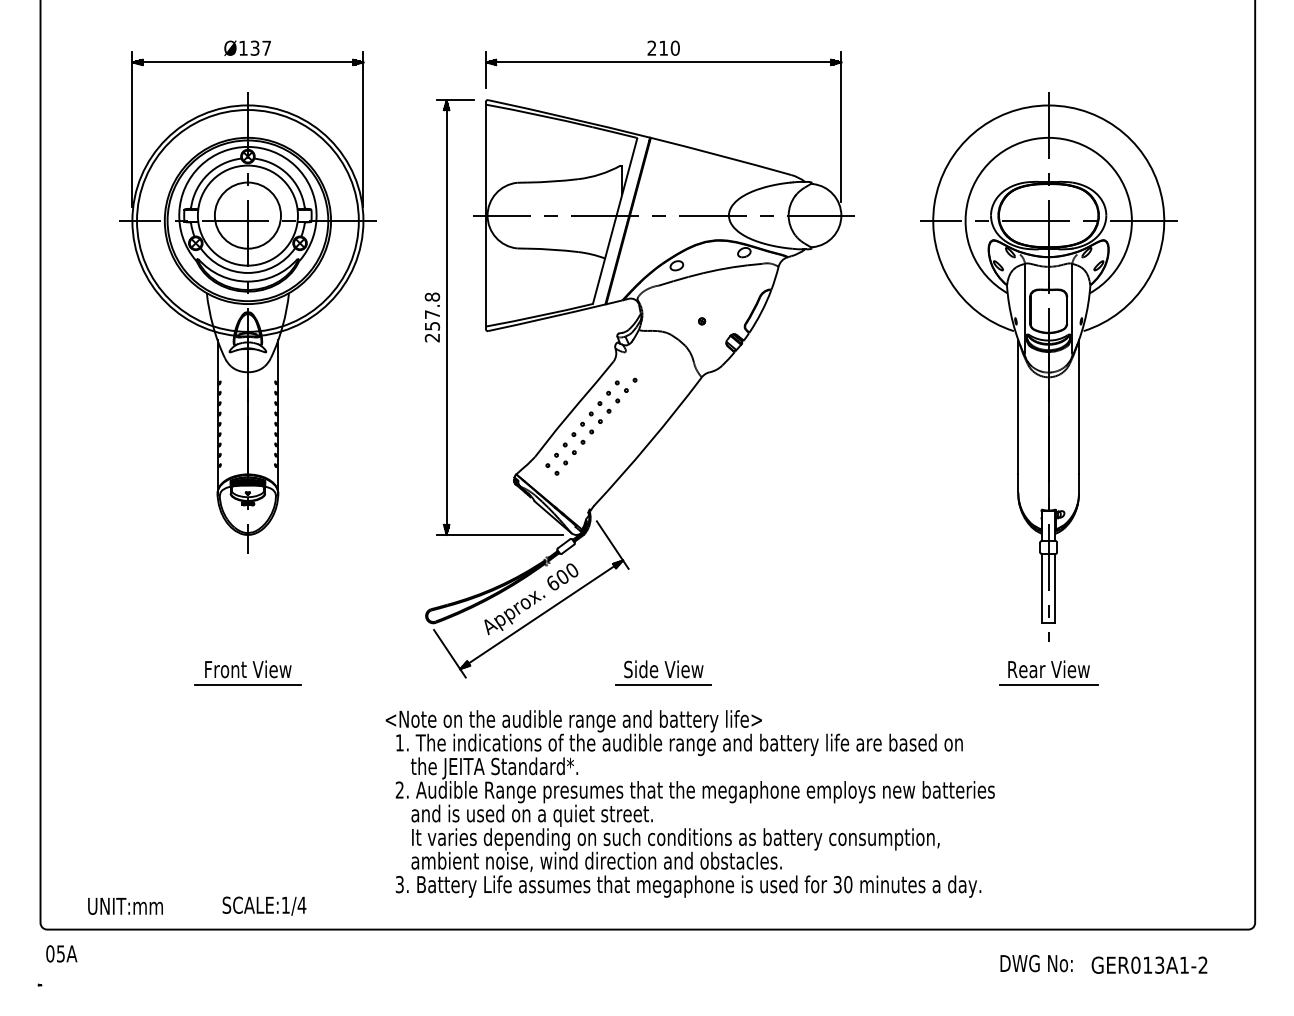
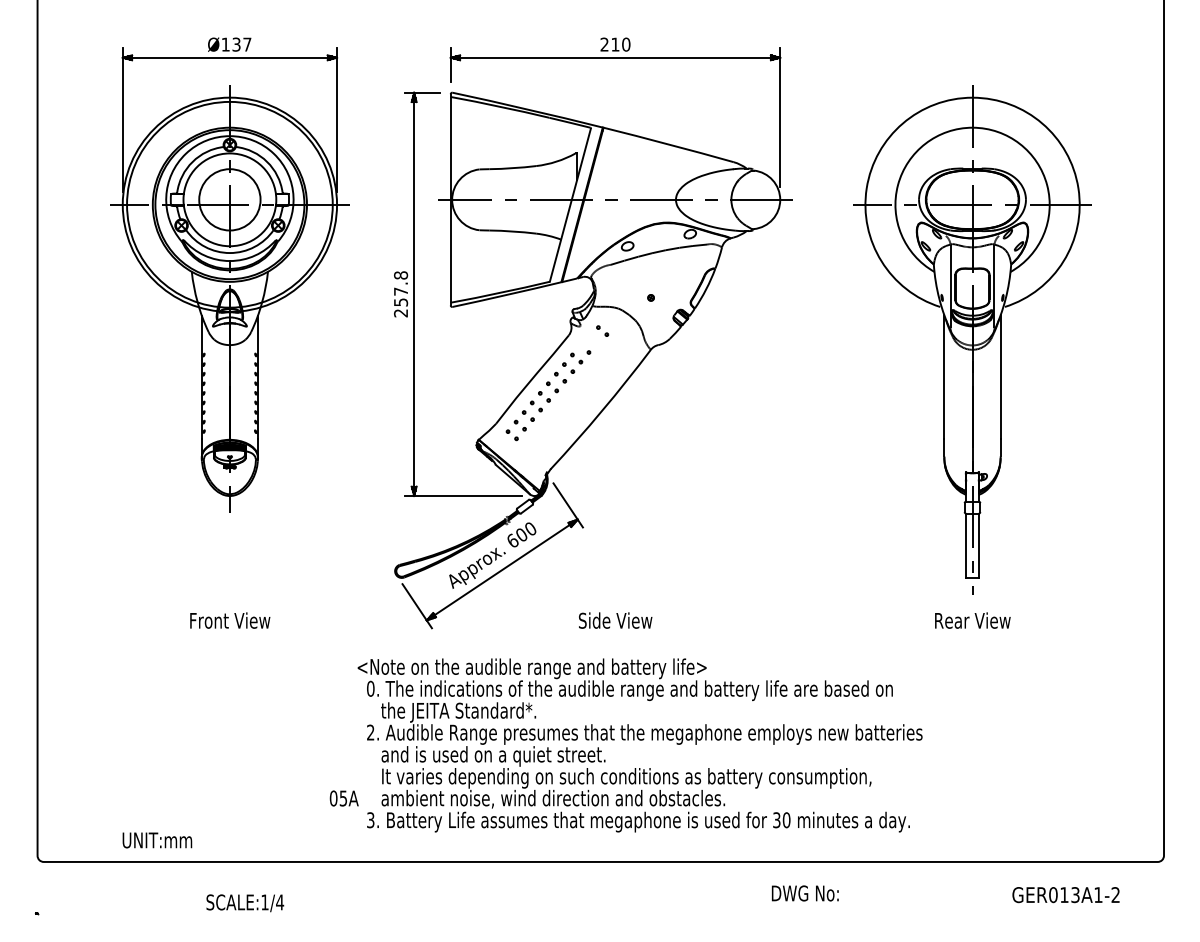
part: (649, 356) -> (602, 330), added
line: (247, 684) -> (229, 634), removed
line: (663, 684) -> (615, 634), removed
line: (1048, 684) -> (972, 634), removed
text: (399, 742) -> (370, 688), 1. -> 0.
text: (125, 906) -> (157, 840), moved
text: (264, 906) -> (245, 903), moved
text: (60, 953) -> (343, 798), moved
text: (1035, 963) -> (804, 893), moved

